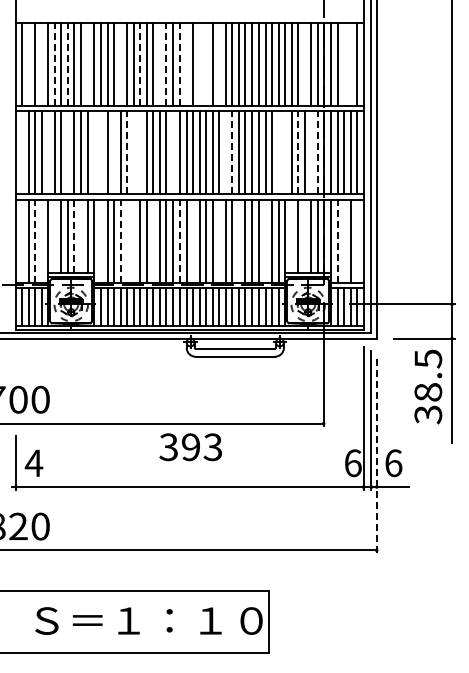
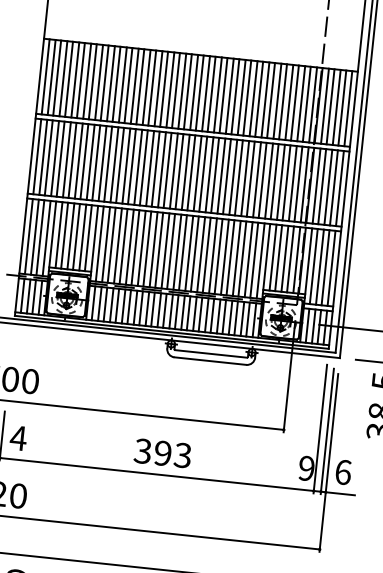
line: (28, 63) -> (51, 76), added
line: (41, 63) -> (63, 77), added
line: (87, 63) -> (104, 82), added
line: (120, 63) -> (134, 85), added
line: (160, 63) -> (170, 89), added
line: (186, 63) -> (194, 91), added
line: (199, 63) -> (205, 92), added
line: (205, 63) -> (211, 93), added
line: (219, 63) -> (223, 94), added
line: (305, 63) -> (301, 102), added
line: (344, 63) -> (336, 106), added
line: (350, 63) -> (342, 107), added
line: (55, 64) -> (75, 80), dashed -> solid
line: (68, 64) -> (87, 81), dashed -> solid
line: (140, 64) -> (152, 88), dashed -> solid
line: (166, 64) -> (176, 90), dashed -> solid
line: (179, 64) -> (187, 91), dashed -> solid
line: (22, 152) -> (37, 156), added
line: (48, 152) -> (61, 158), added
line: (68, 152) -> (79, 160), added
line: (94, 152) -> (102, 163), added
line: (100, 152) -> (108, 163), added
line: (113, 152) -> (119, 165), added
line: (127, 152) -> (132, 166), dashed -> solid
line: (133, 152) -> (137, 167), added
line: (140, 152) -> (144, 167), added
line: (173, 152) -> (173, 170), added
line: (226, 152) -> (221, 175), added
line: (232, 152) -> (227, 176), dashed -> solid
line: (278, 152) -> (268, 180), added
line: (285, 152) -> (275, 181), added
line: (298, 152) -> (286, 182), dashed -> solid
line: (311, 152) -> (298, 183), added
line: (318, 152) -> (304, 184), dashed -> solid
line: (55, 235) -> (59, 234), added
line: (74, 235) -> (76, 236), dashed -> solid
line: (81, 235) -> (83, 237), added
line: (291, 235) -> (272, 256), added
line: (305, 235) -> (285, 258), added
line: (22, 240) -> (29, 235), added
line: (41, 240) -> (46, 237), added
line: (100, 240) -> (99, 243), added
line: (127, 240) -> (124, 245), added
line: (133, 240) -> (129, 246), added
line: (153, 240) -> (147, 248), added
line: (192, 240) -> (182, 252), added
line: (219, 240) -> (207, 254), added
line: (239, 240) -> (225, 256), added
line: (265, 240) -> (248, 259), added
line: (344, 240) -> (320, 266), added
line: (357, 240) -> (331, 267), added
line: (34, 241) -> (39, 237), dashed -> solid
line: (120, 241) -> (117, 246), dashed -> solid
line: (179, 241) -> (170, 251), dashed -> solid
line: (337, 241) -> (313, 266), dashed -> solid
text: (190, 447) -> (162, 453), moved
line: (376, 454) -> (328, 462), dashed -> solid
text: (352, 463) -> (306, 468), 6 -> 9

